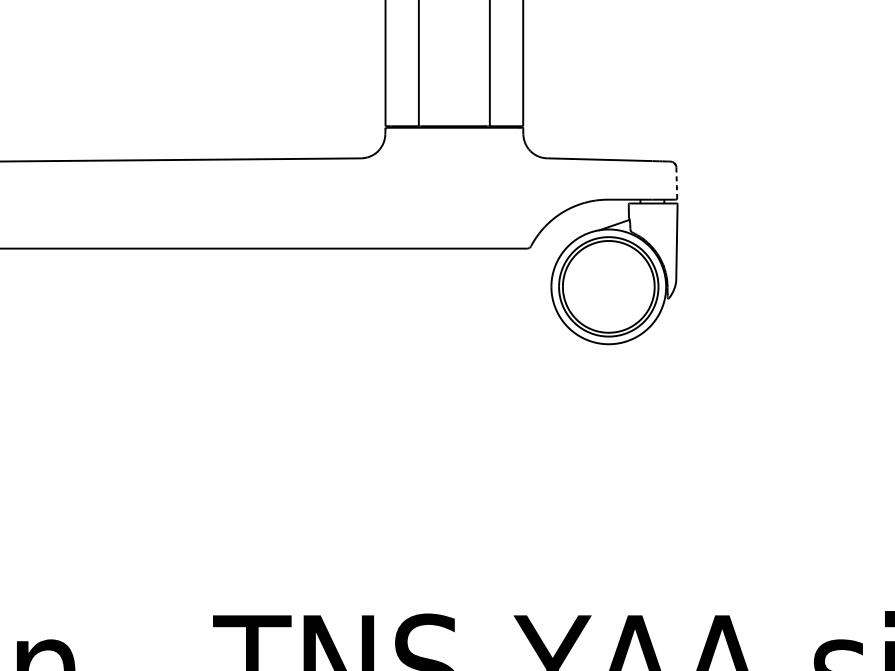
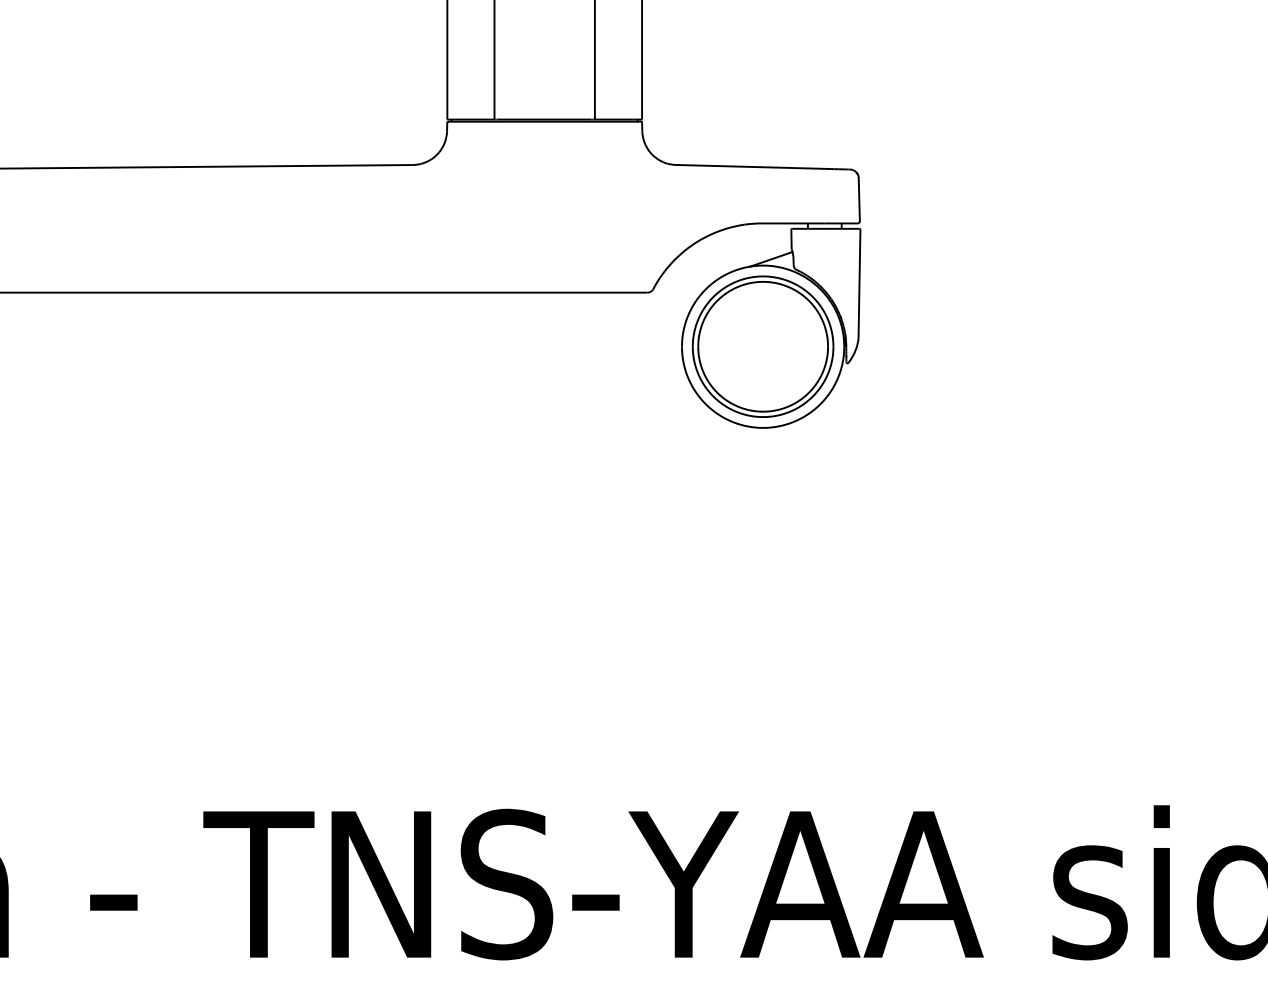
line: (676, 182) -> (859, 199), dashed -> solid

